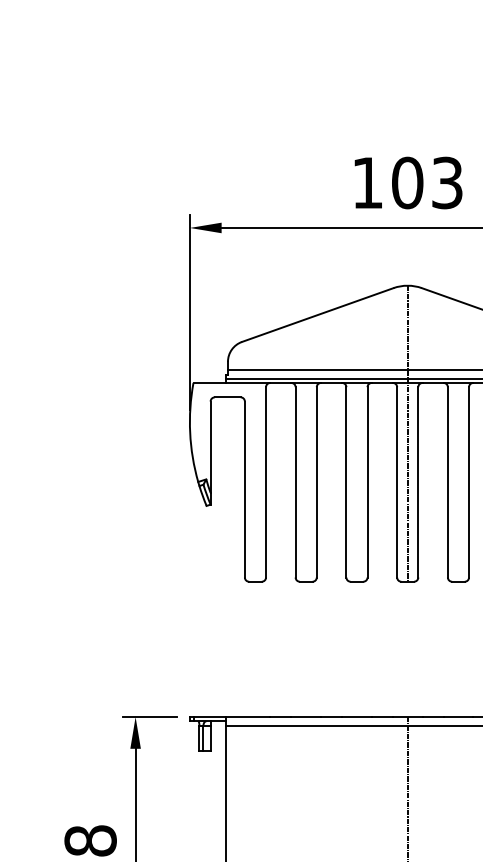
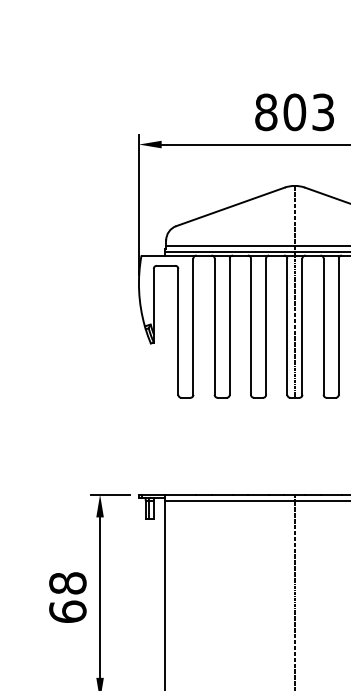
text: (368, 183) -> (266, 112), 103 -> 803

